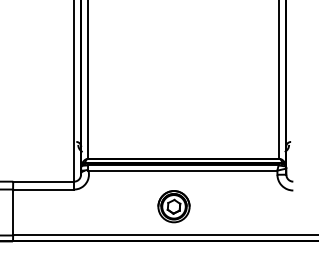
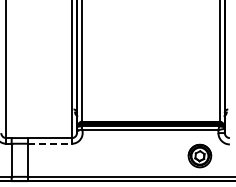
line: (42, 189) -> (49, 143), solid -> dashed
part: (173, 205) -> (199, 155), moved

